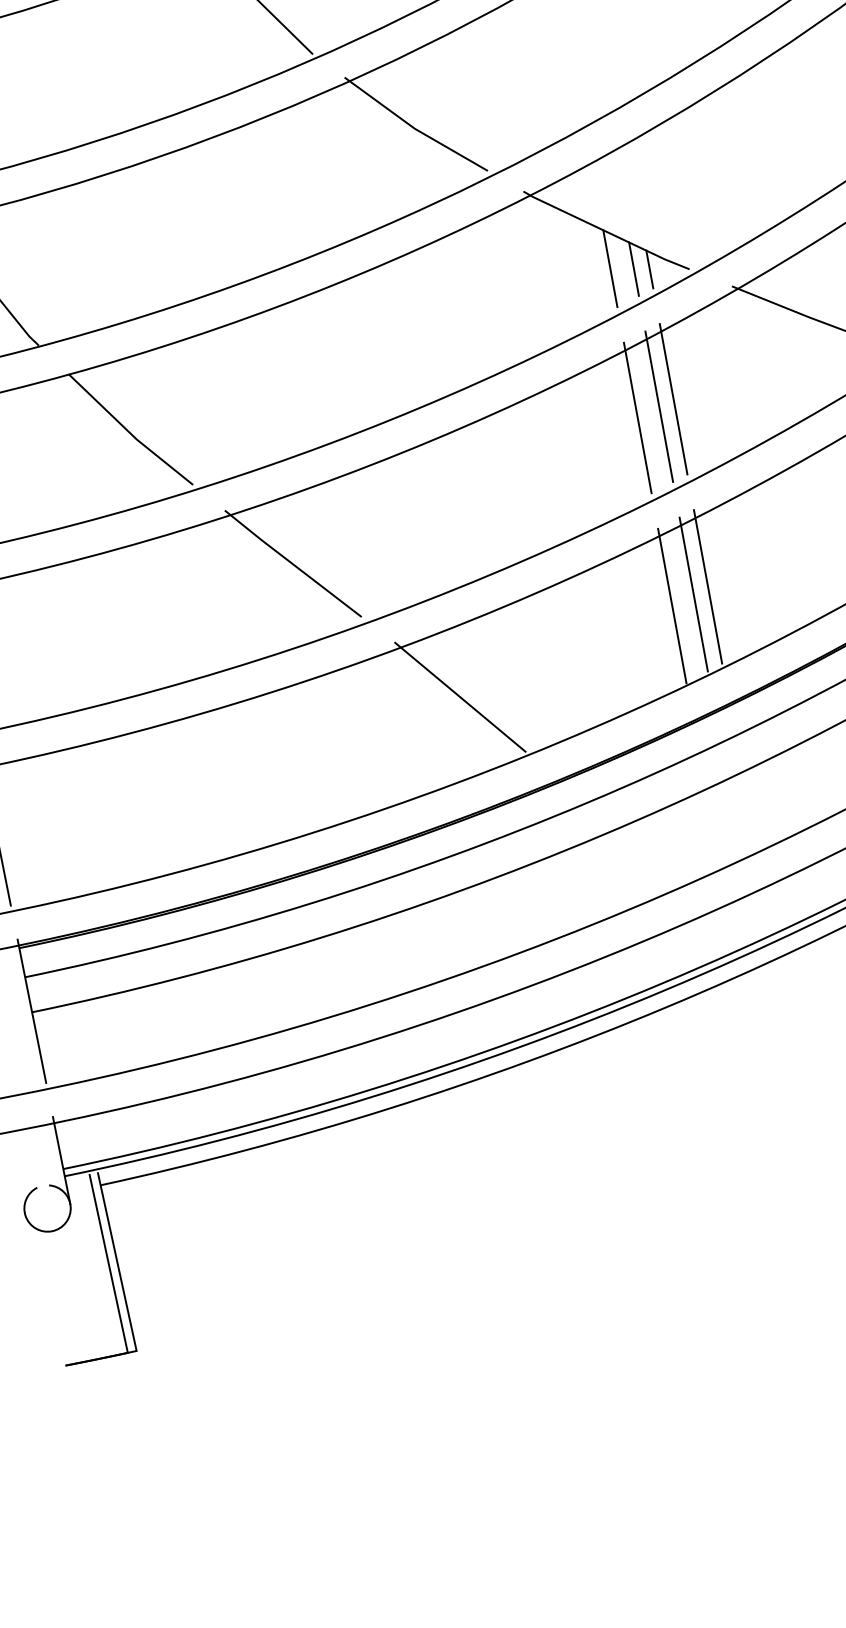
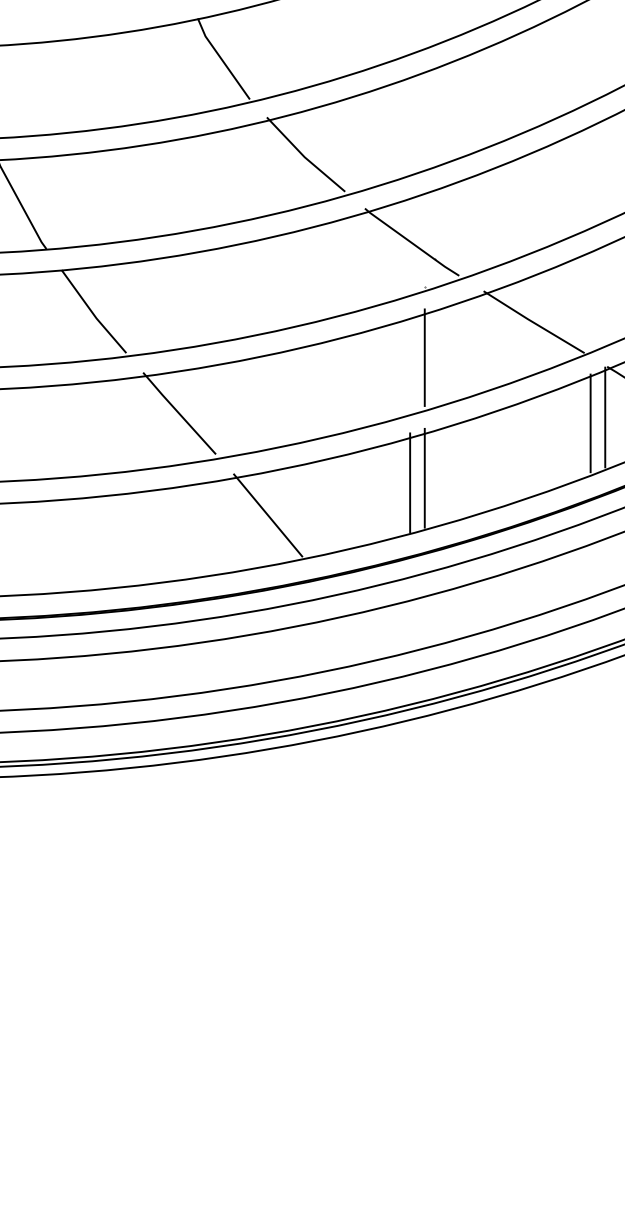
line: (610, 268) -> (410, 266), removed
line: (673, 398) -> (434, 354), removed
line: (638, 416) -> (410, 361), removed
line: (707, 585) -> (434, 474), removed

